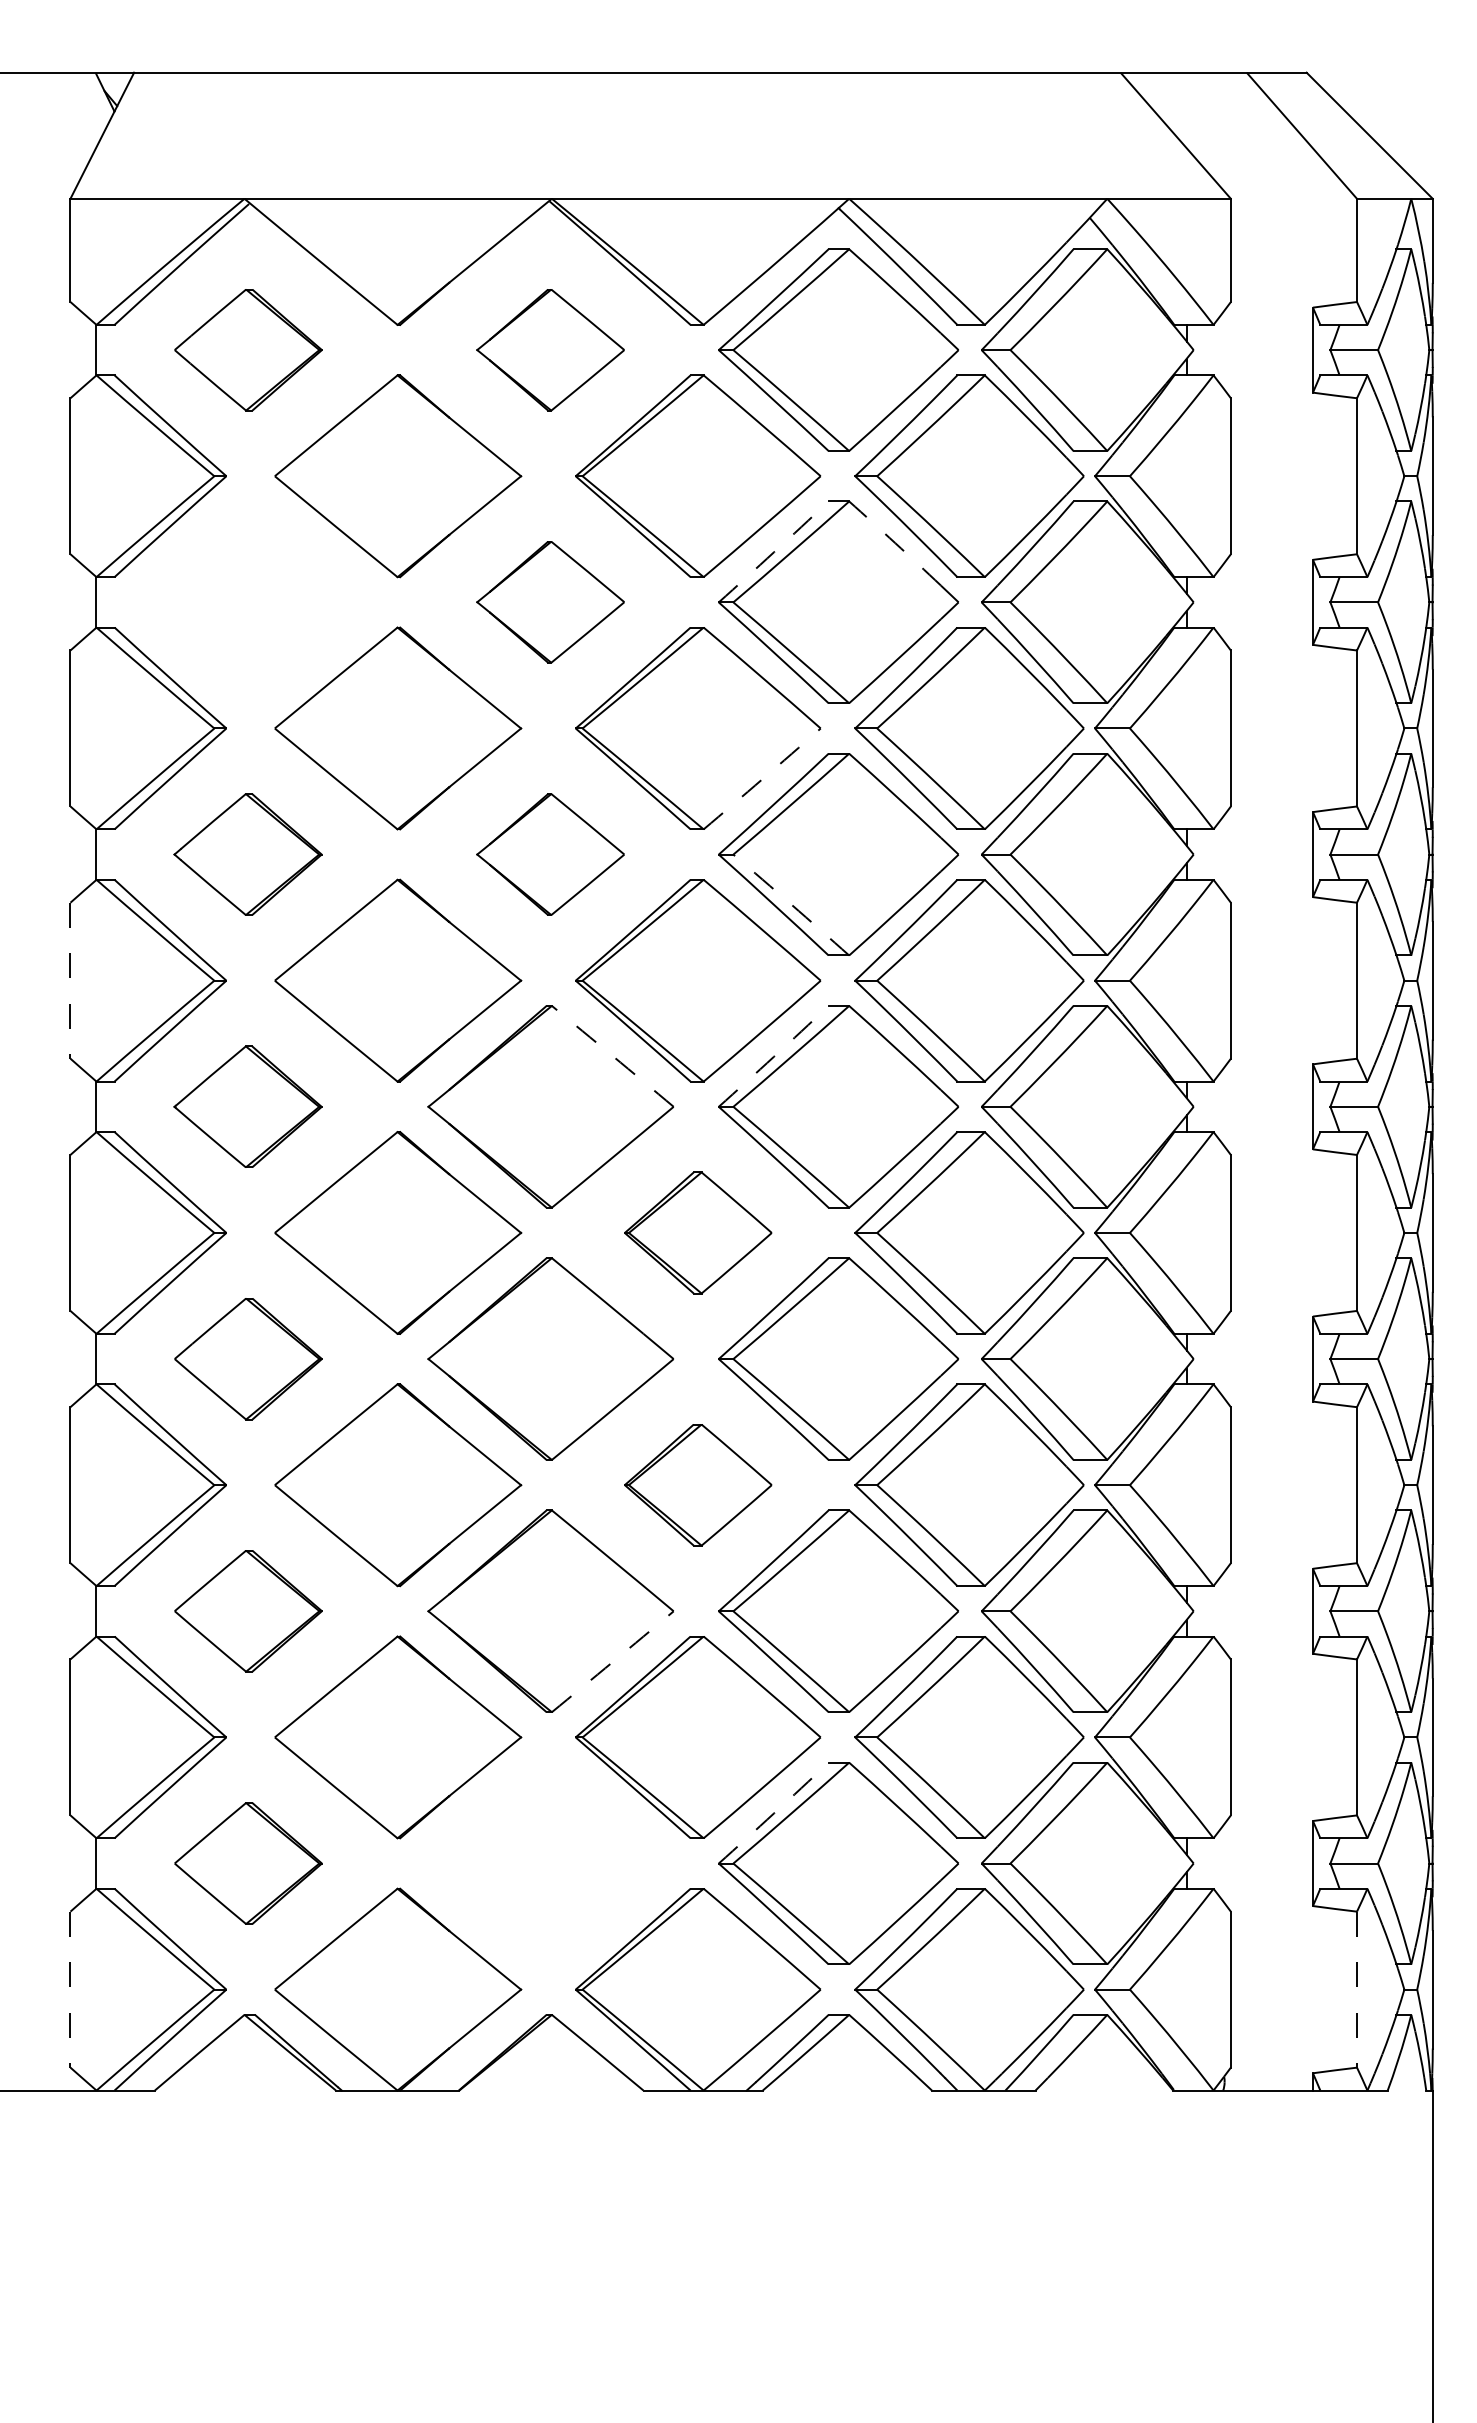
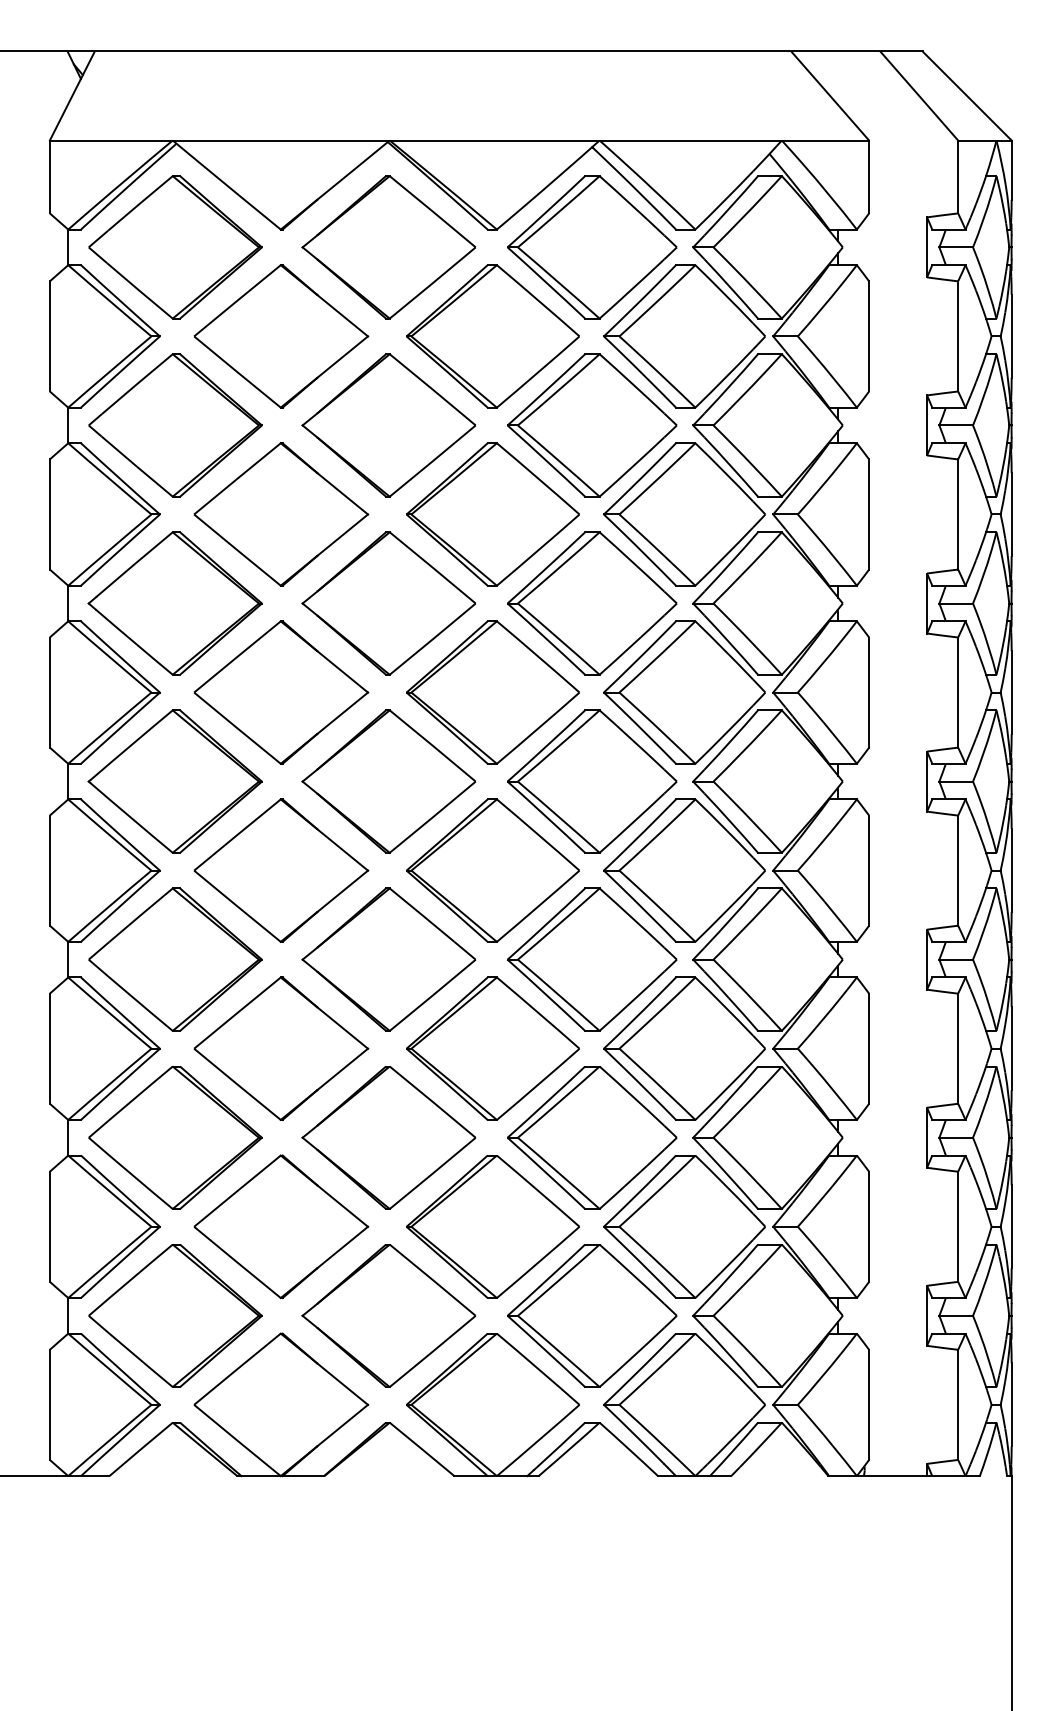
part: (248, 349) -> (175, 246), size x1.67
part: (550, 349) -> (388, 246), size x1.67
arc: (895, 543) -> (632, 383), dashed -> solid
arc: (774, 552) -> (546, 390), dashed -> solid
part: (248, 601) -> (175, 424), added
part: (550, 601) -> (388, 424), size x1.67
arc: (762, 779) -> (538, 550), dashed -> solid
part: (247, 854) -> (174, 603), size x1.67
part: (550, 854) -> (388, 603), size x1.67
arc: (791, 904) -> (558, 638), dashed -> solid
line: (70, 980) -> (49, 692), dashed -> solid
arc: (612, 1056) -> (432, 746), dashed -> solid
arc: (774, 1056) -> (546, 746), dashed -> solid
part: (247, 1106) -> (174, 781), size x1.67
part: (698, 1232) -> (493, 870), size x1.67
part: (248, 1358) -> (175, 959), size x1.67
part: (698, 1484) -> (493, 1048), size x1.67
part: (248, 1610) -> (175, 1137), size x1.67
arc: (612, 1661) -> (432, 1173), dashed -> solid
arc: (774, 1813) -> (546, 1280), dashed -> solid
part: (248, 1863) -> (175, 1315), size x1.67
part: (550, 1863) -> (388, 1315), added
line: (70, 1989) -> (49, 1404), dashed -> solid
line: (1356, 1989) -> (957, 1404), dashed -> solid

